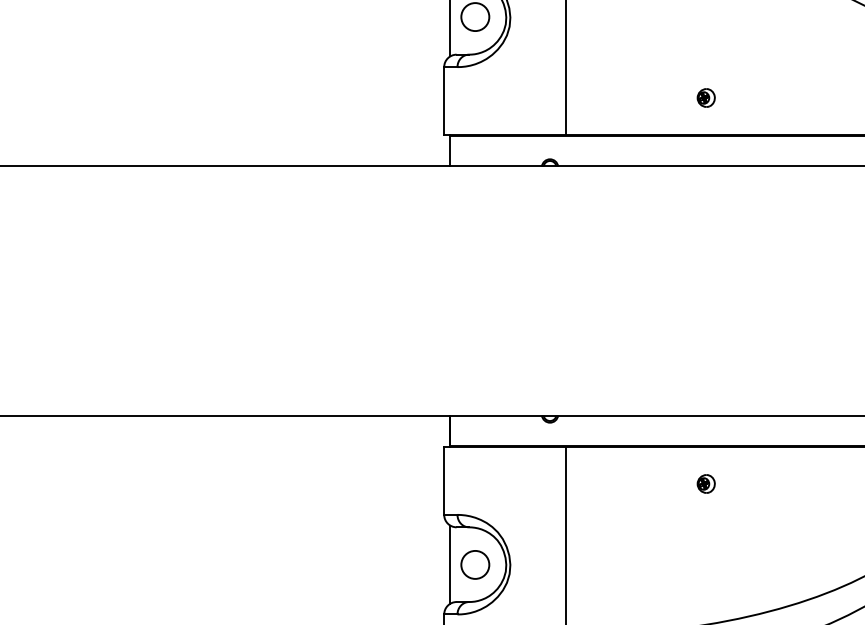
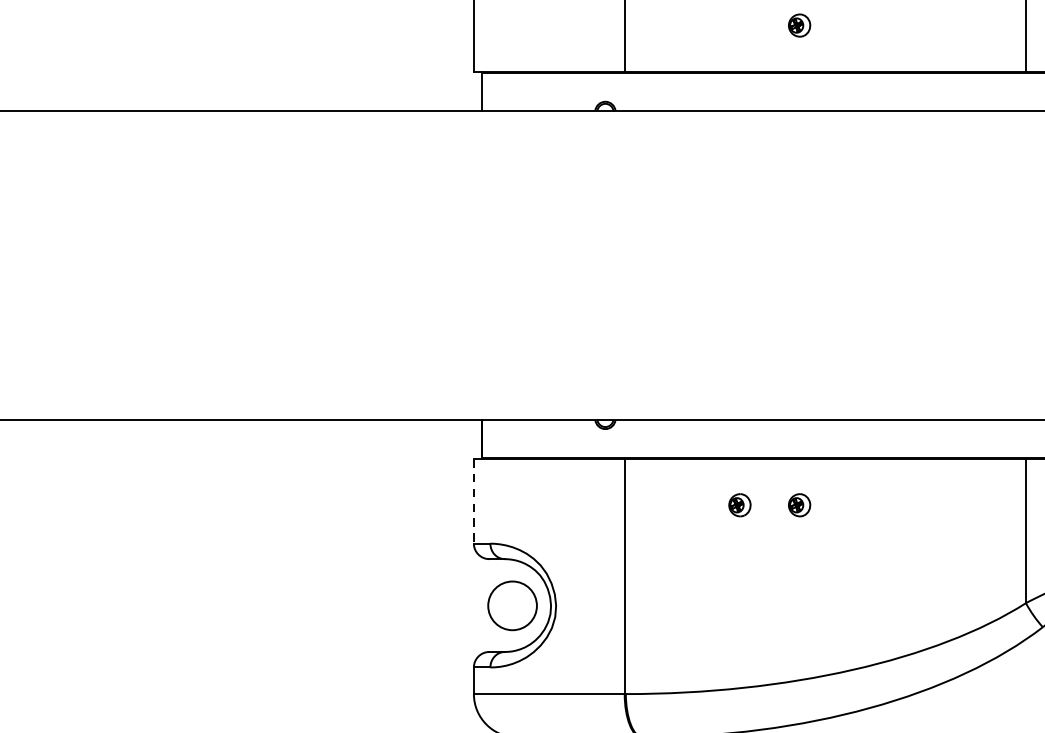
line: (444, 481) -> (474, 502), solid -> dashed
part: (657, 483) -> (738, 504), added
line: (450, 564) -> (481, 605), removed
circle: (475, 564) -> (512, 605), size x1.4

